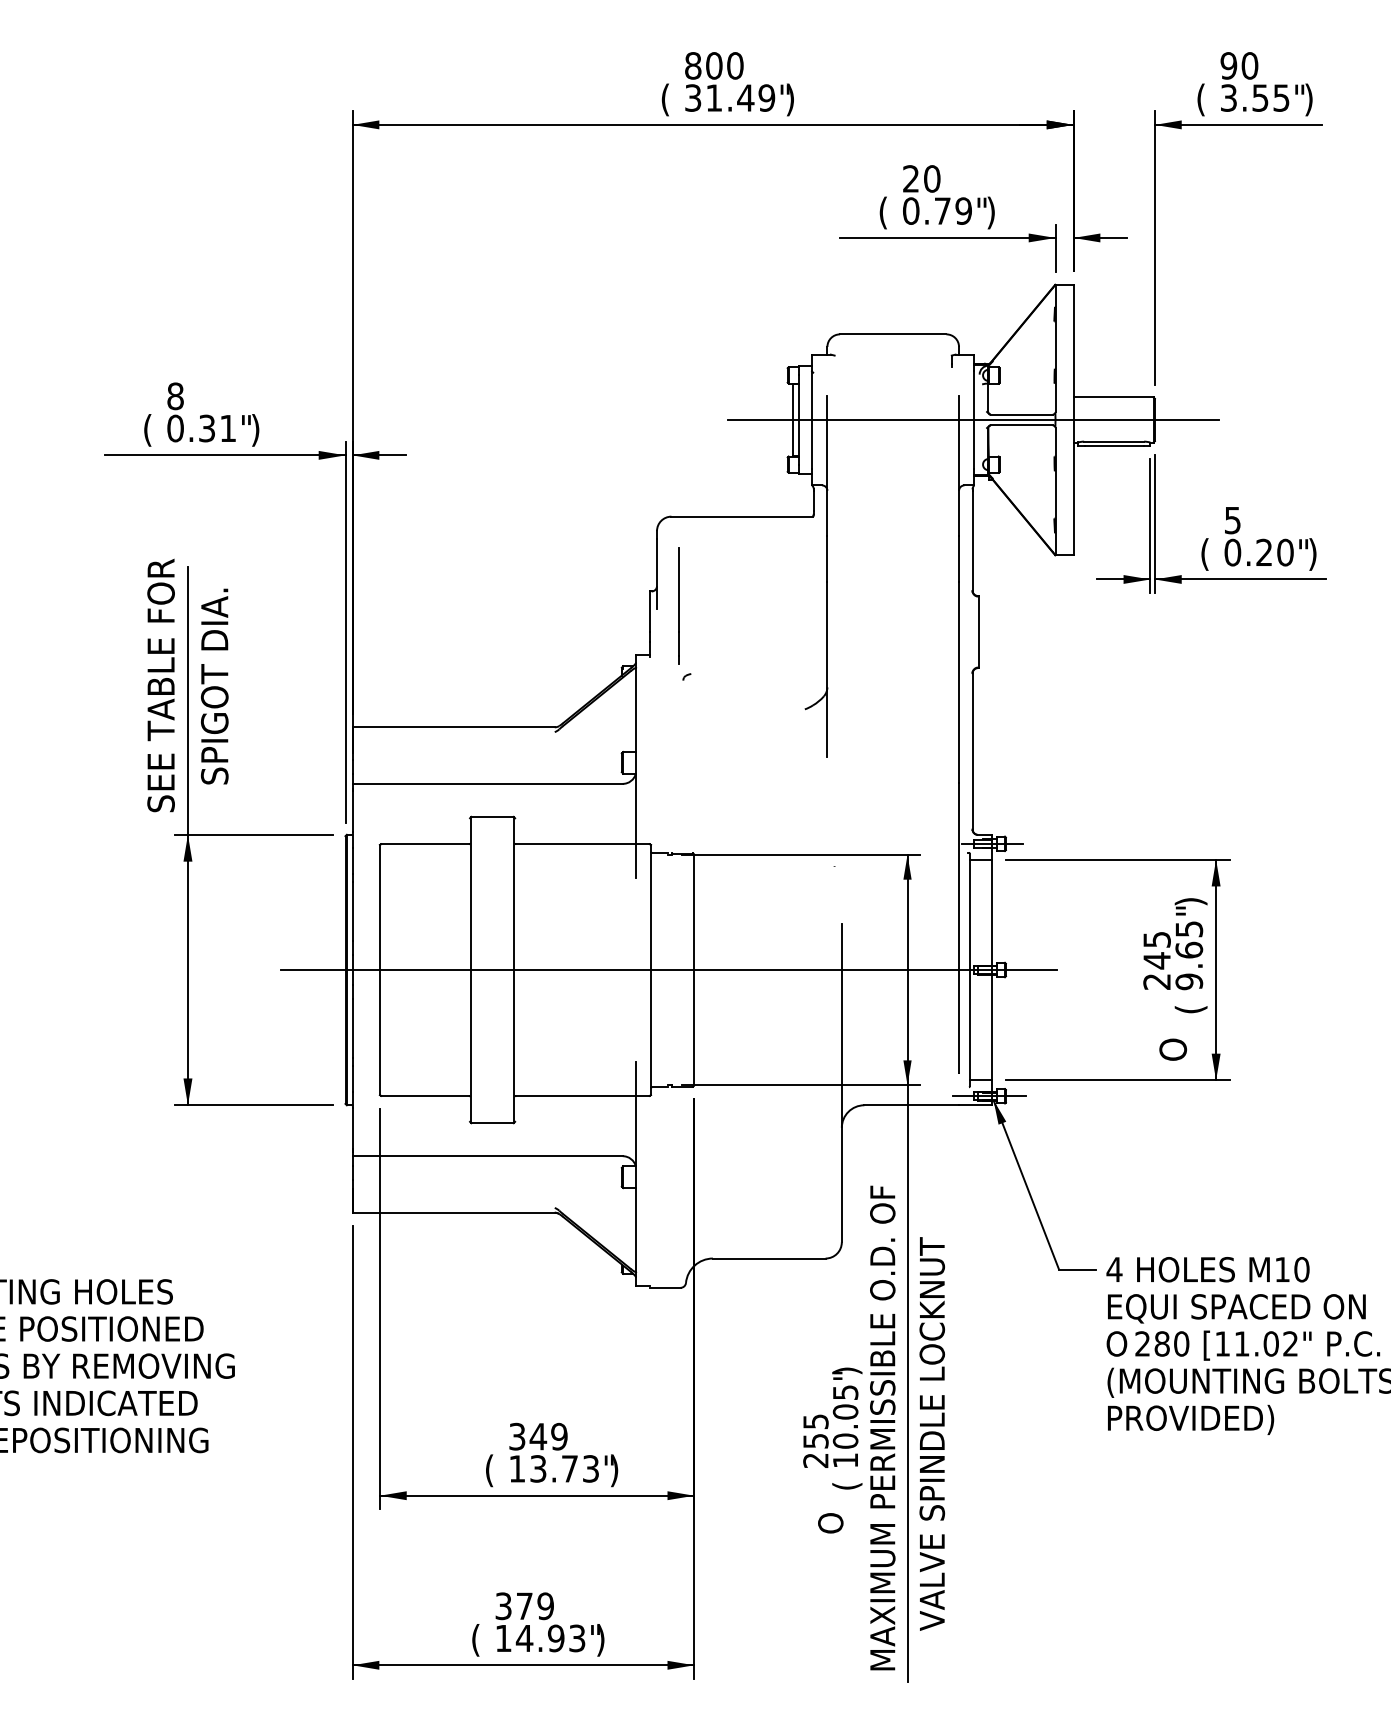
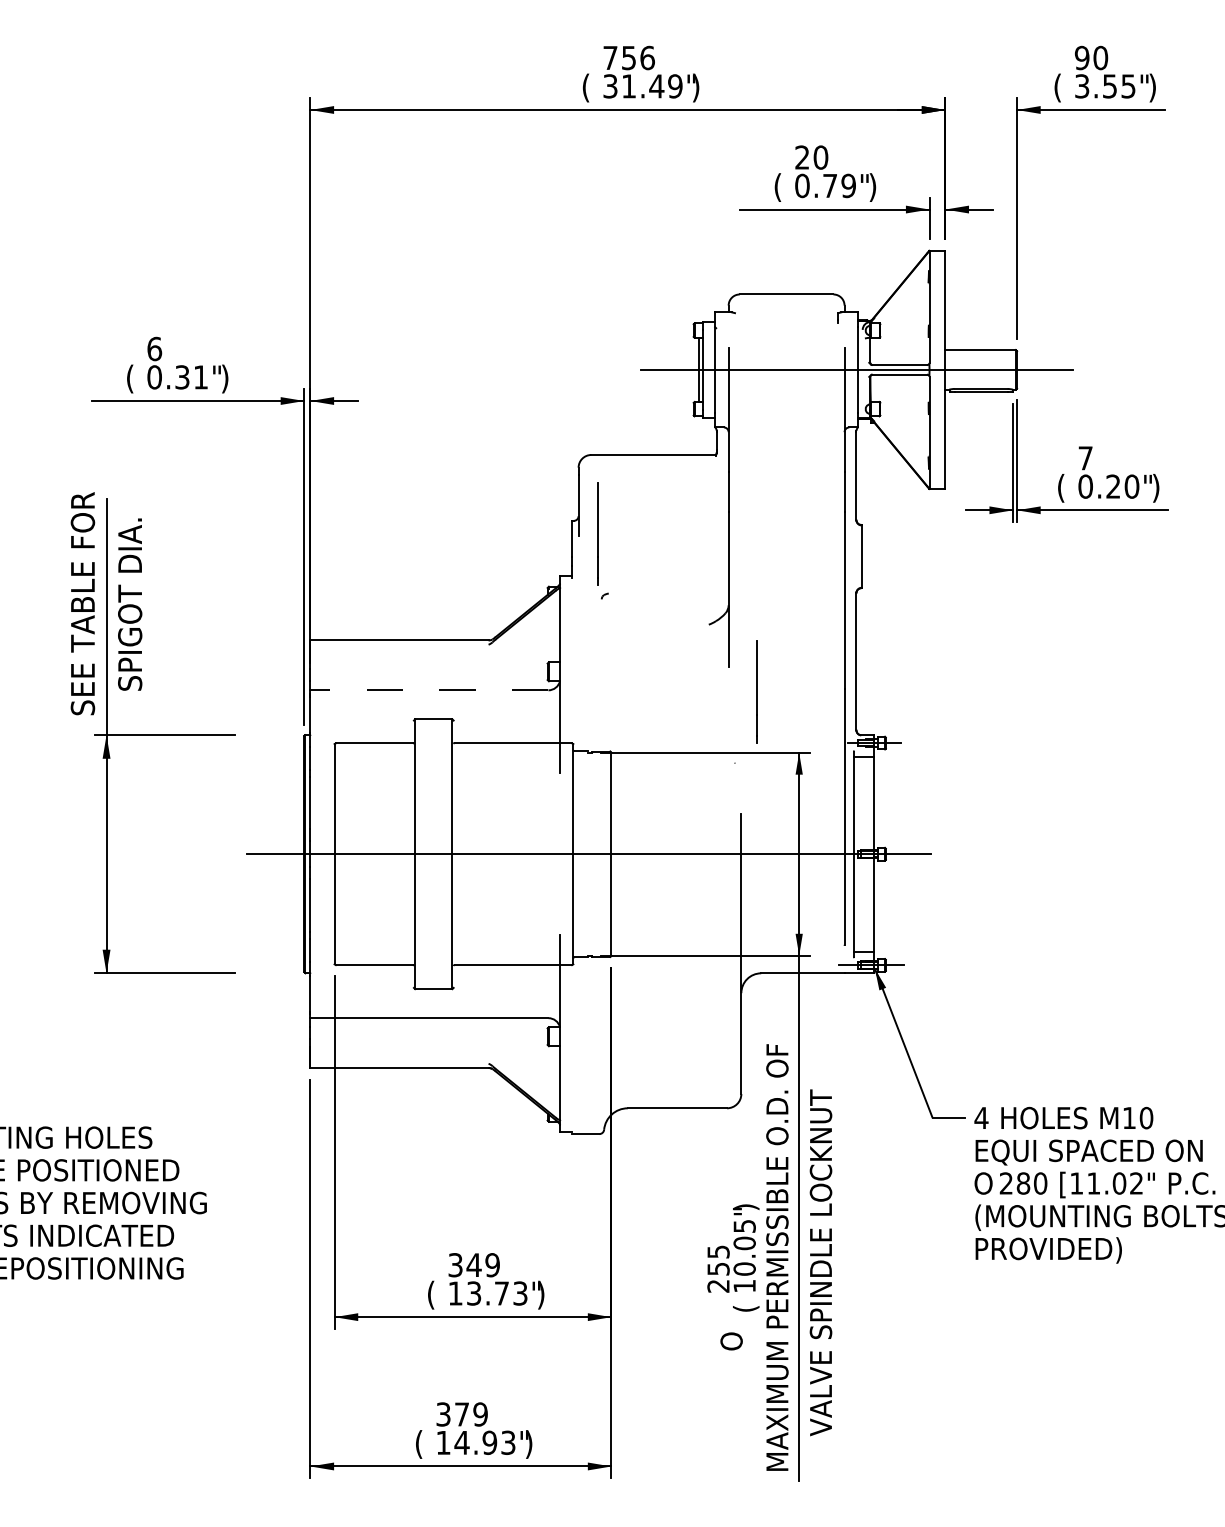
text: (714, 65) -> (629, 57), 800 -> 756
text: (175, 396) -> (154, 349), 8 -> 6
text: (1232, 520) -> (1085, 458), 5 -> 7
line: (487, 783) -> (429, 689), solid -> dashed
line: (859, 785) -> (756, 691), added
part: (240, 831) -> (152, 732), moved
part: (1143, 959) -> (1007, 844), removed

